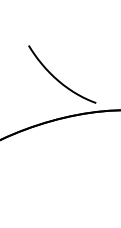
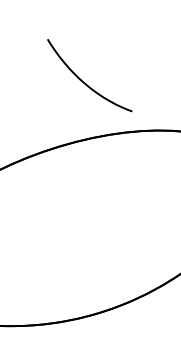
curve: (58, 79) -> (85, 82), moved

